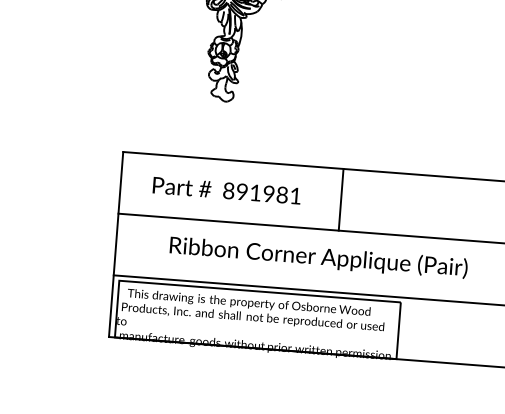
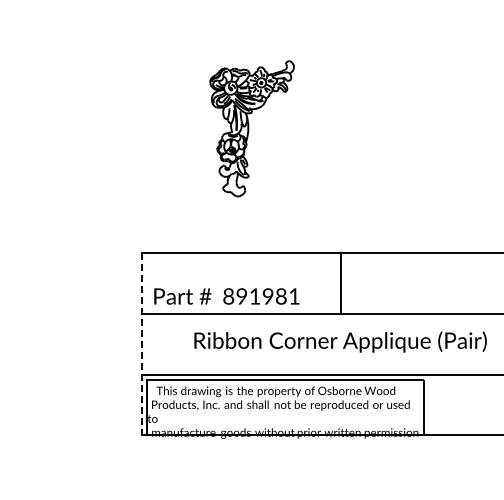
text: (226, 190) -> (226, 296), moved
line: (341, 199) -> (341, 283), moved
line: (116, 244) -> (141, 344), solid -> dashed

